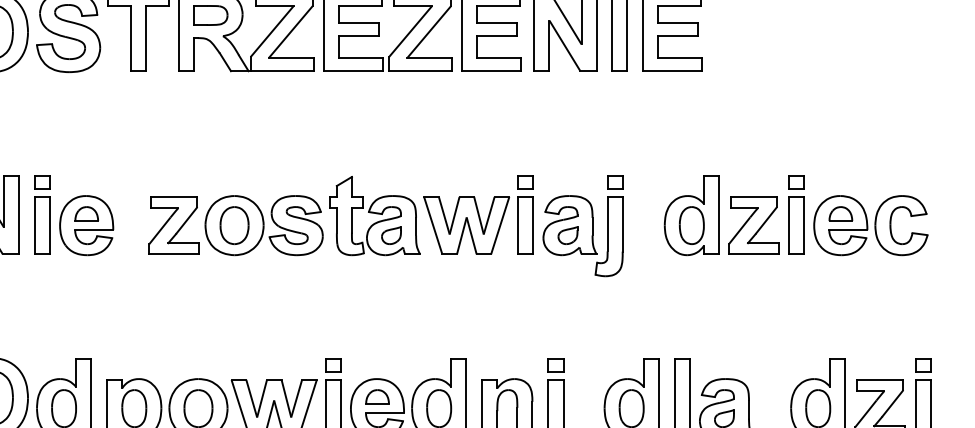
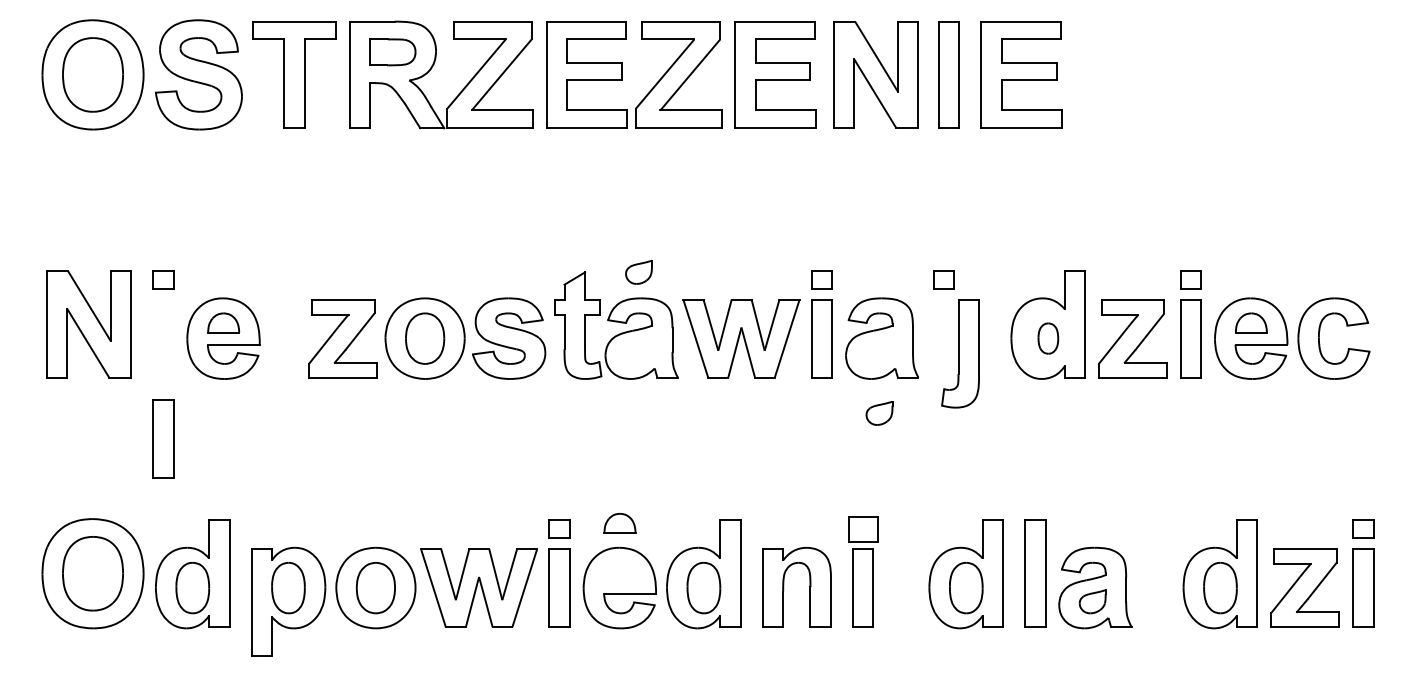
part: (42, 225) -> (163, 438), moved
part: (692, 225) -> (1048, 338), size x0.6
part: (391, 235) -> (638, 272), moved
part: (568, 235) -> (879, 413), moved
part: (609, 236) -> (960, 353), moved
part: (555, 364) -> (862, 528), size x1.4
part: (377, 397) -> (619, 523), moved

